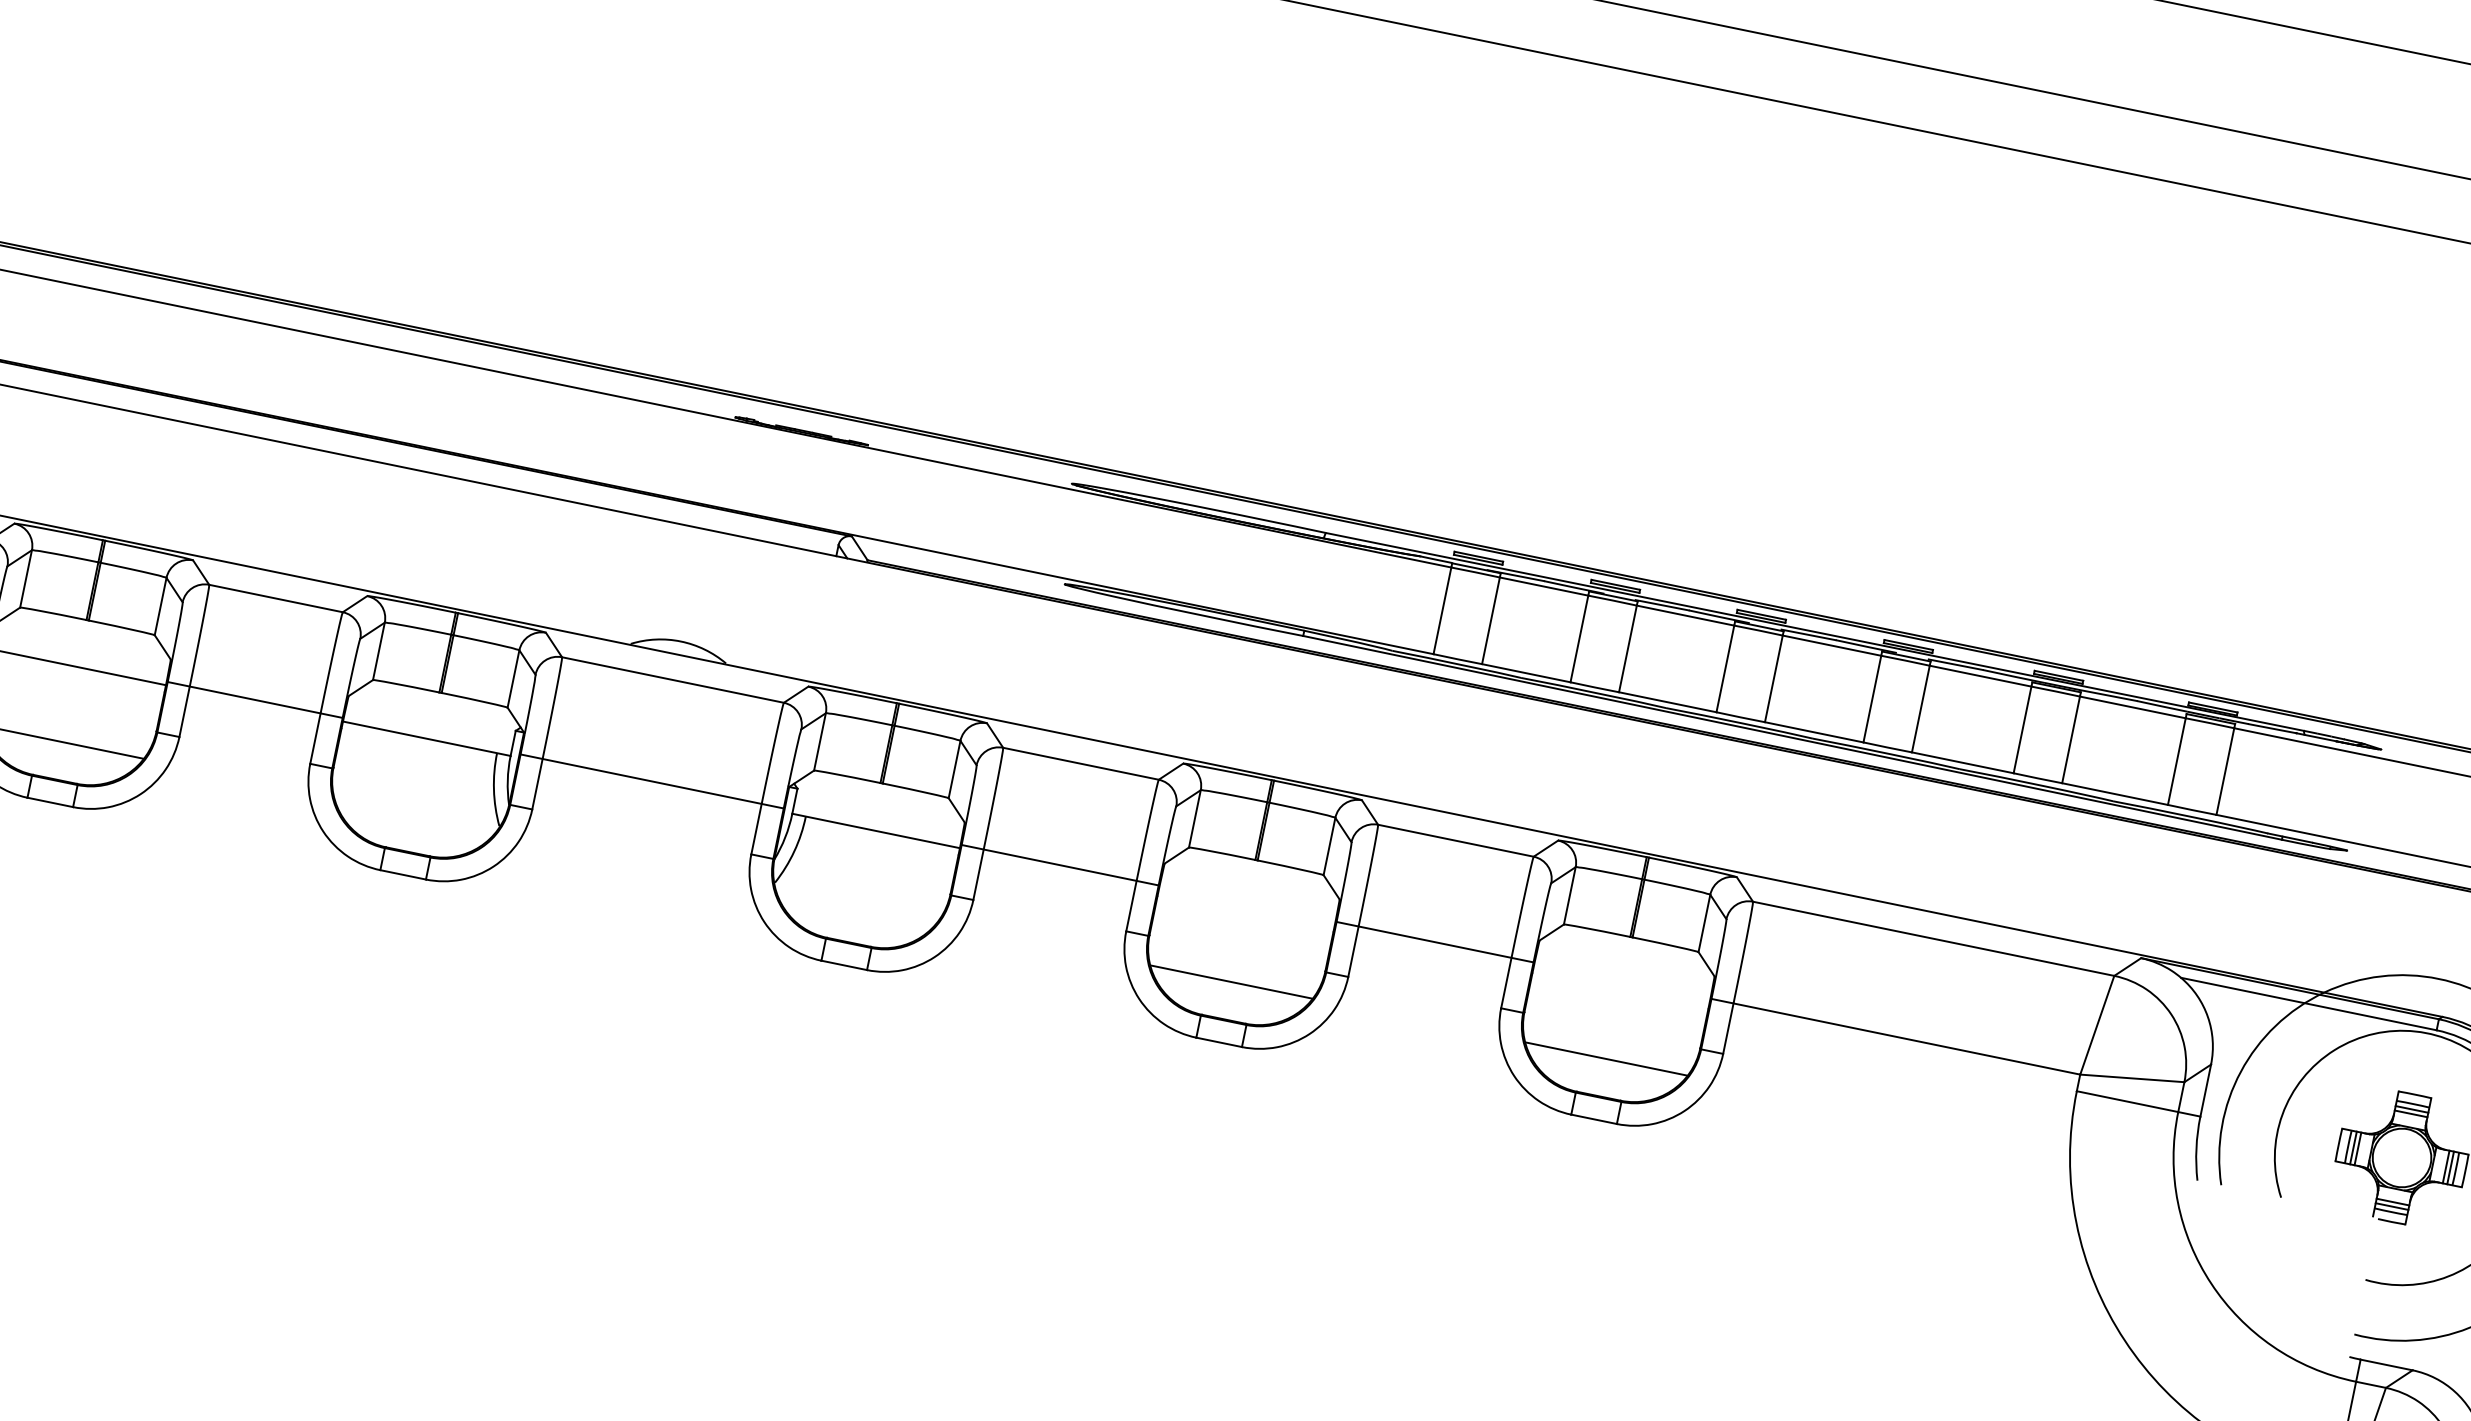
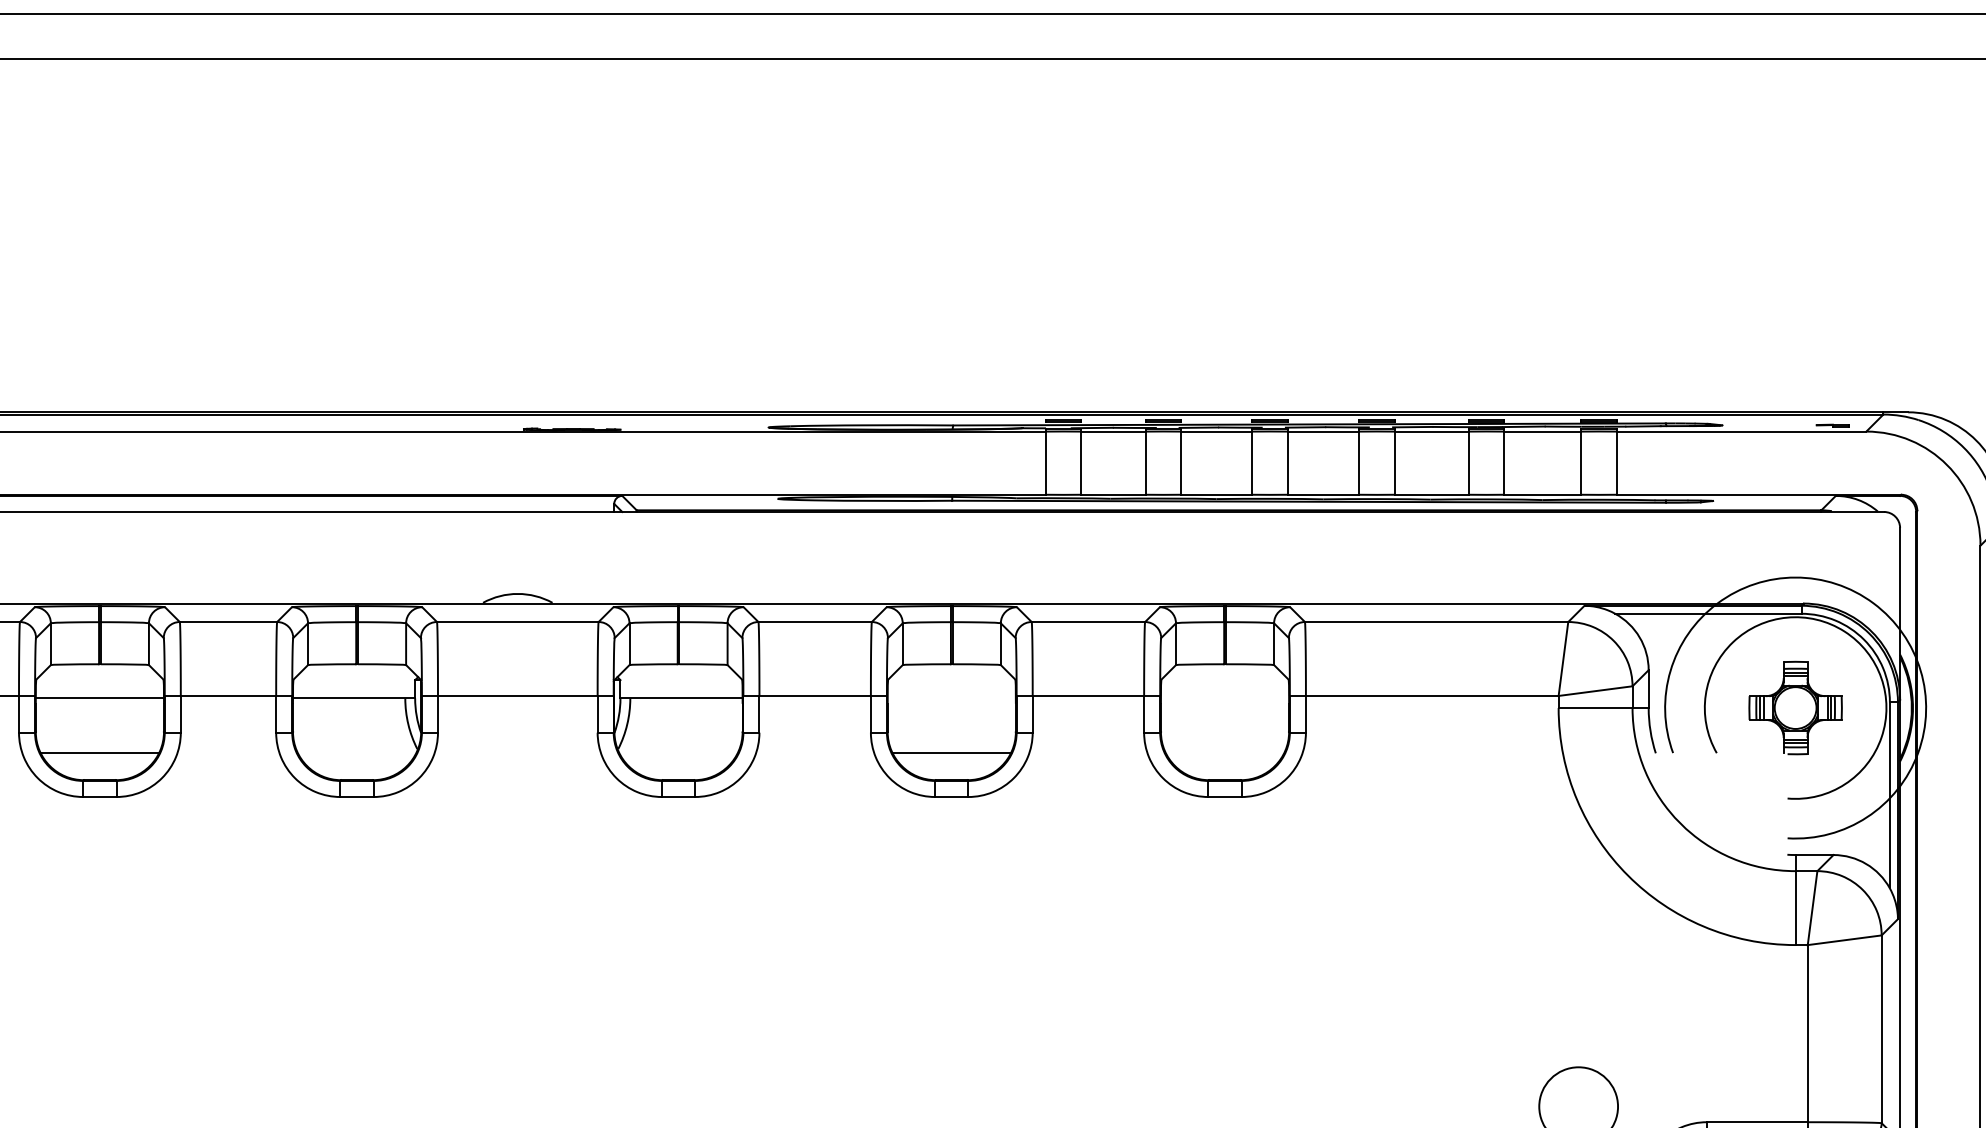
line: (1605, 1059) -> (1224, 753), removed

